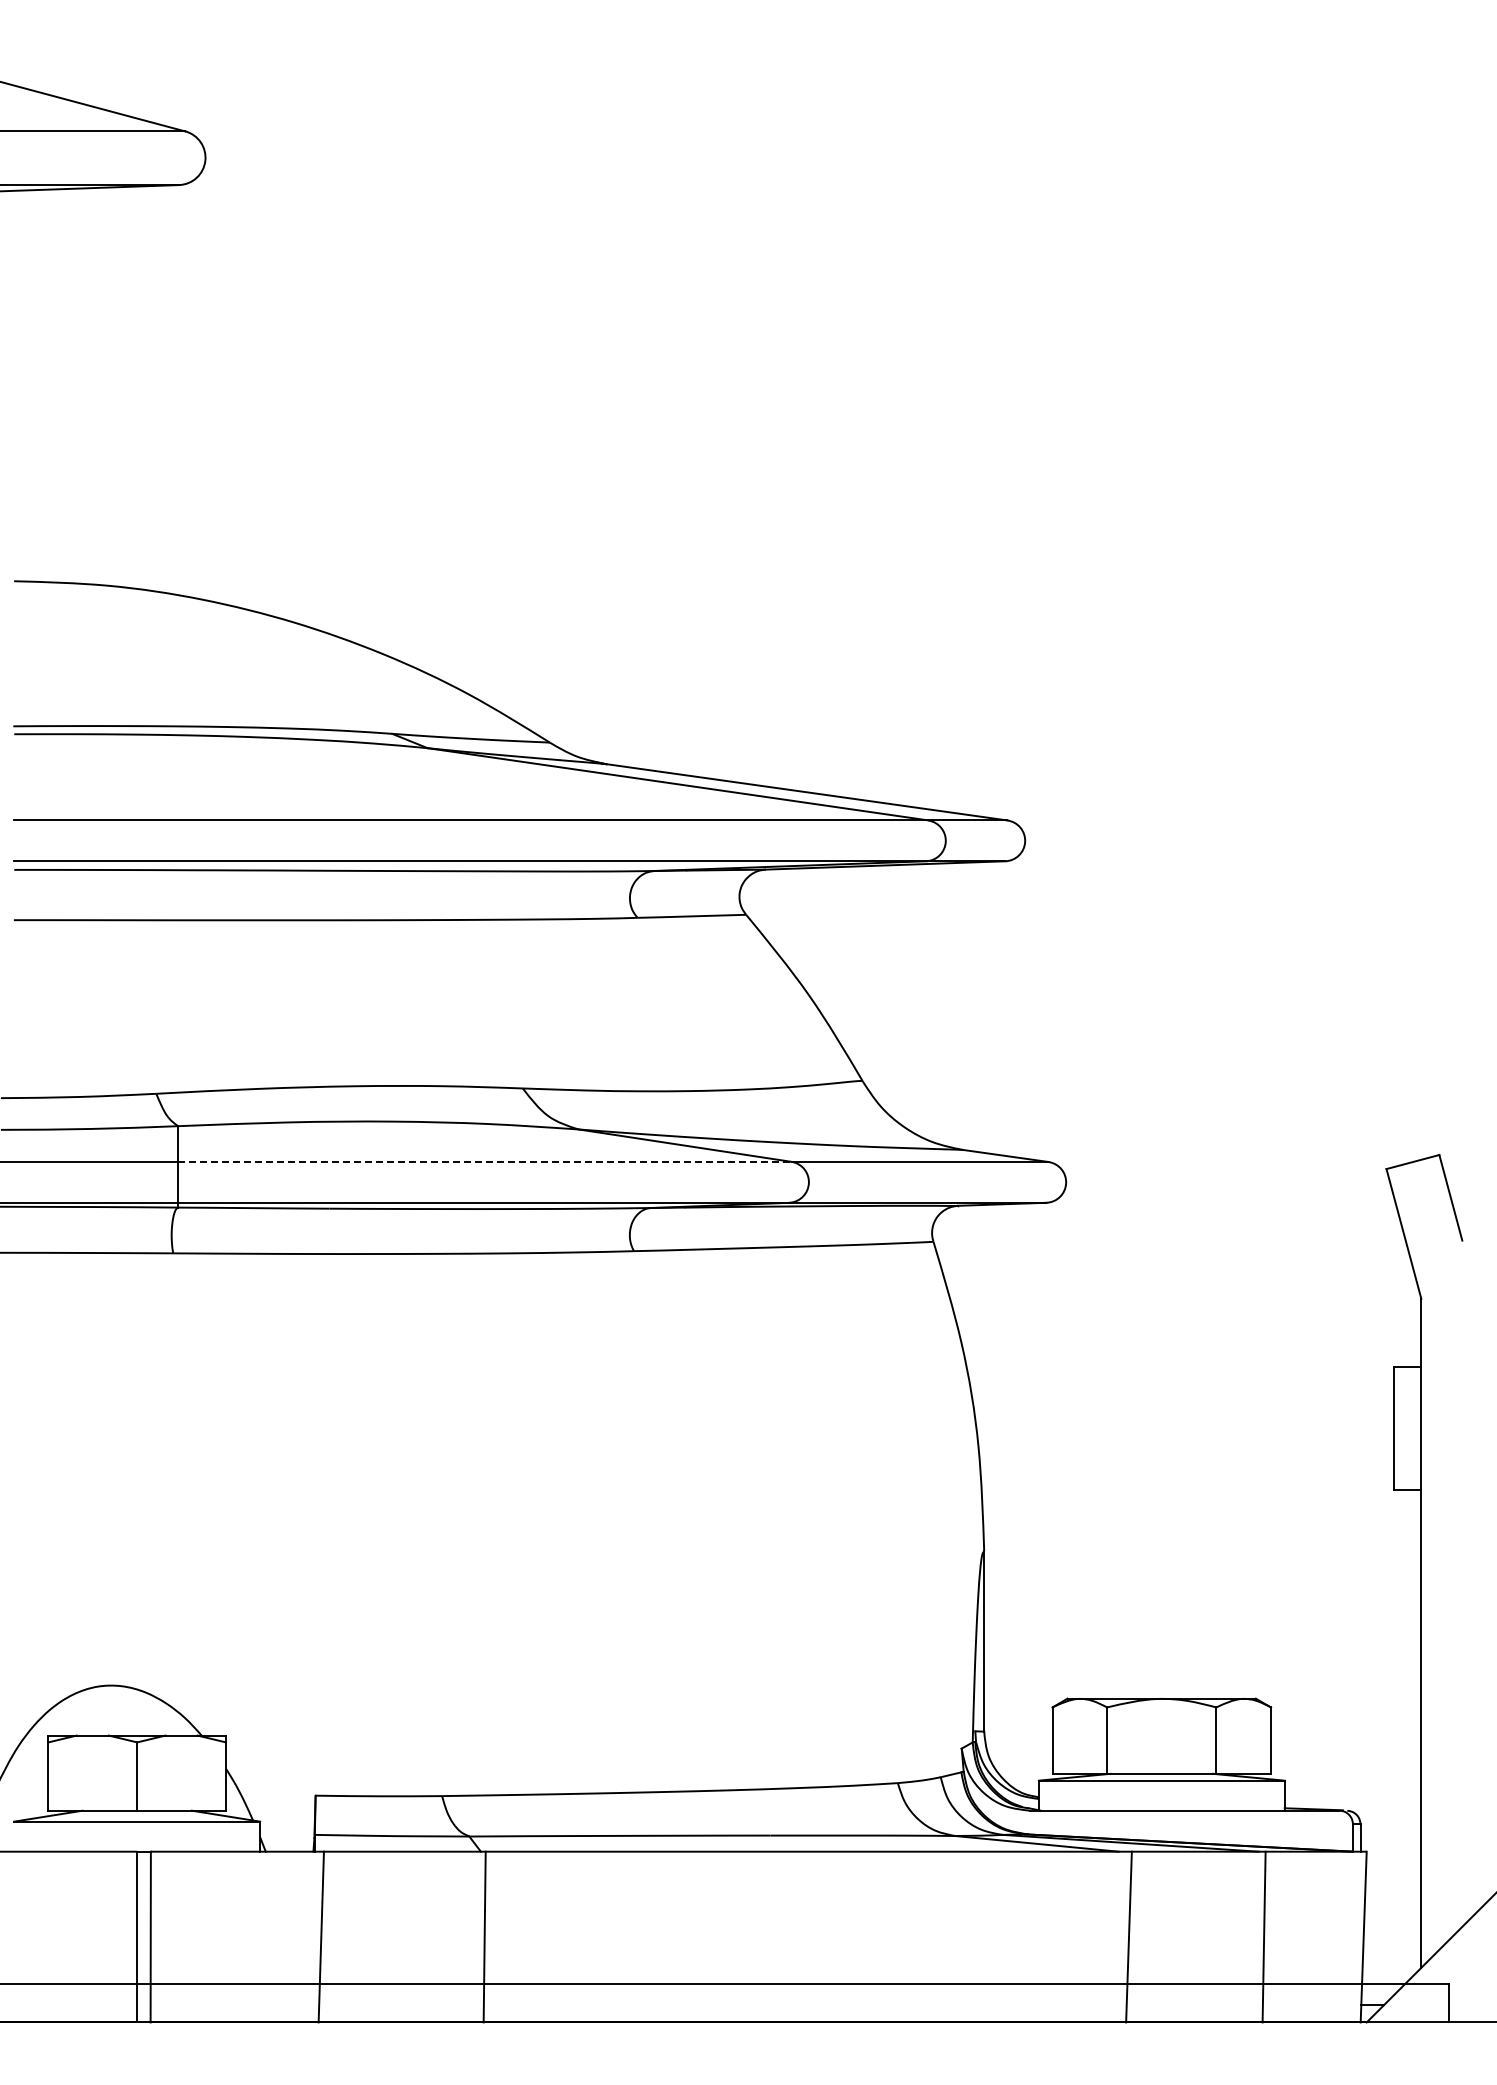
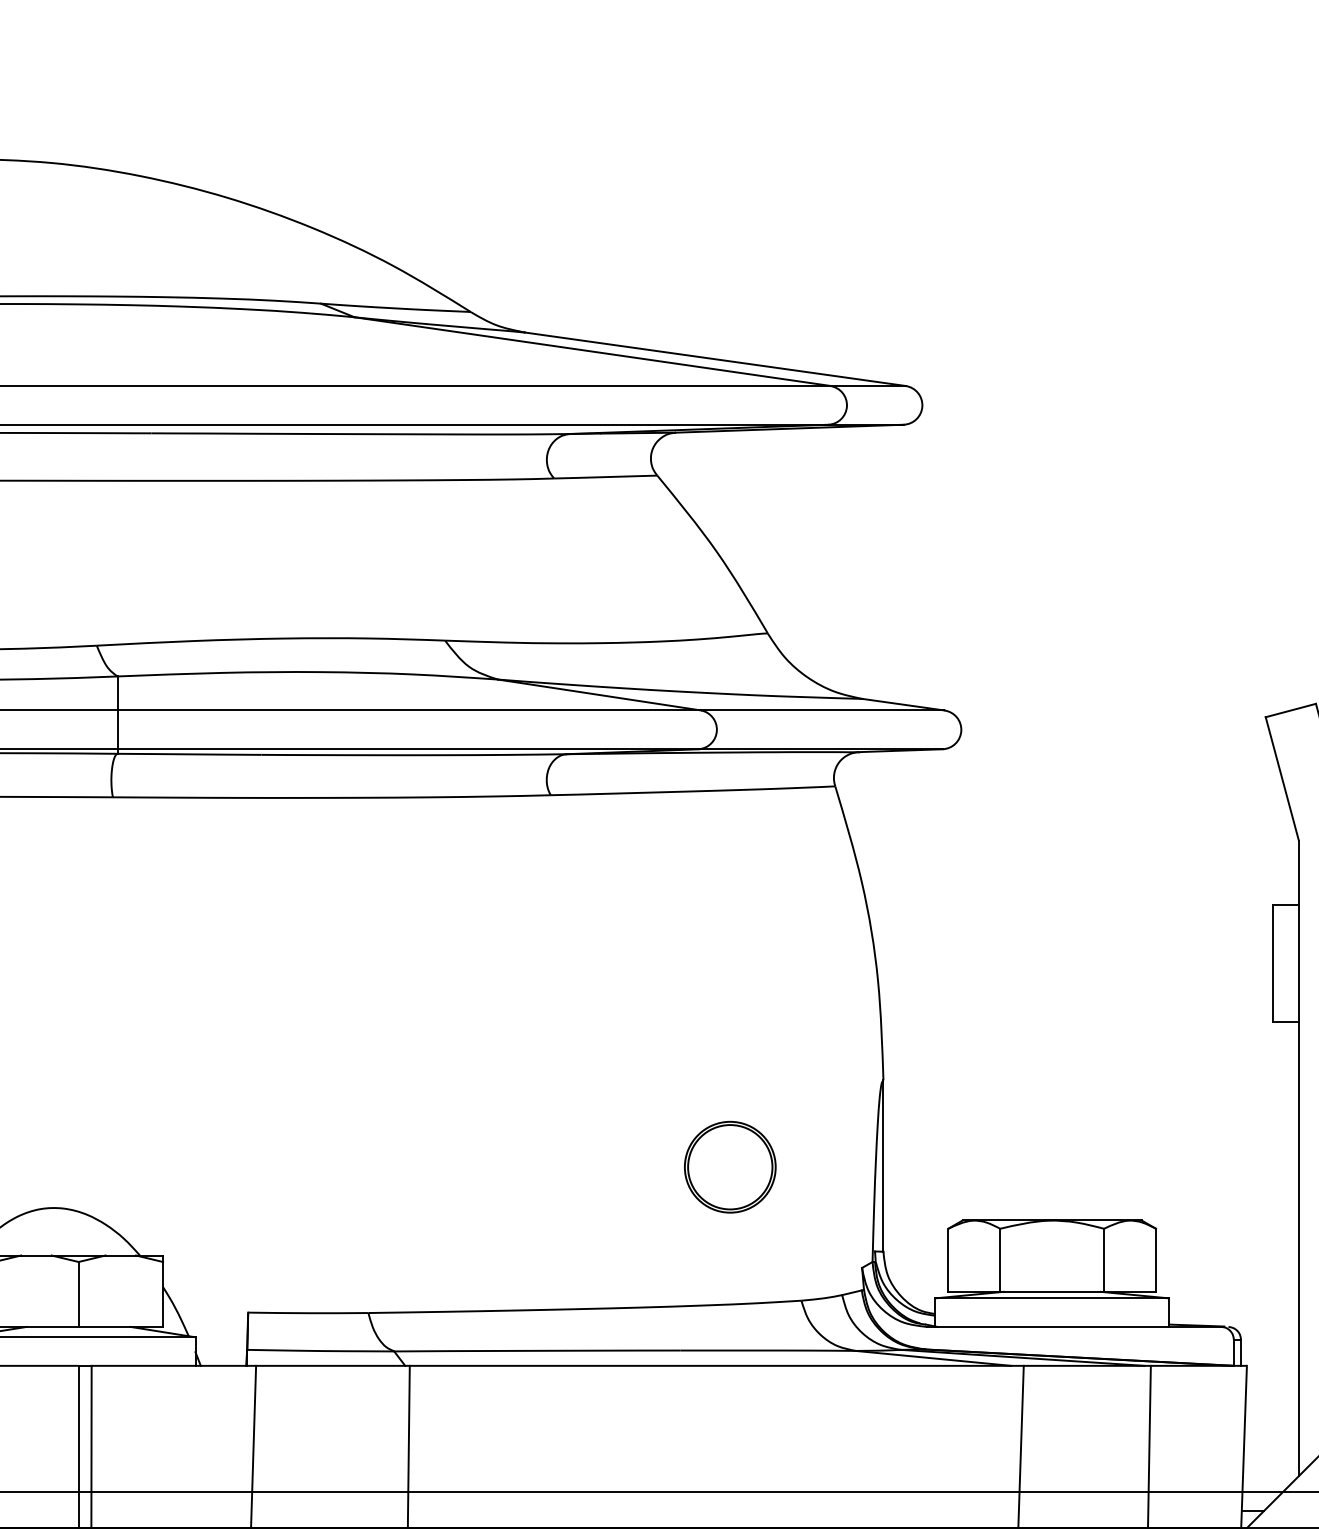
line: (485, 1161) -> (409, 710), dashed -> solid
part: (822, 1642) -> (729, 1167), added

